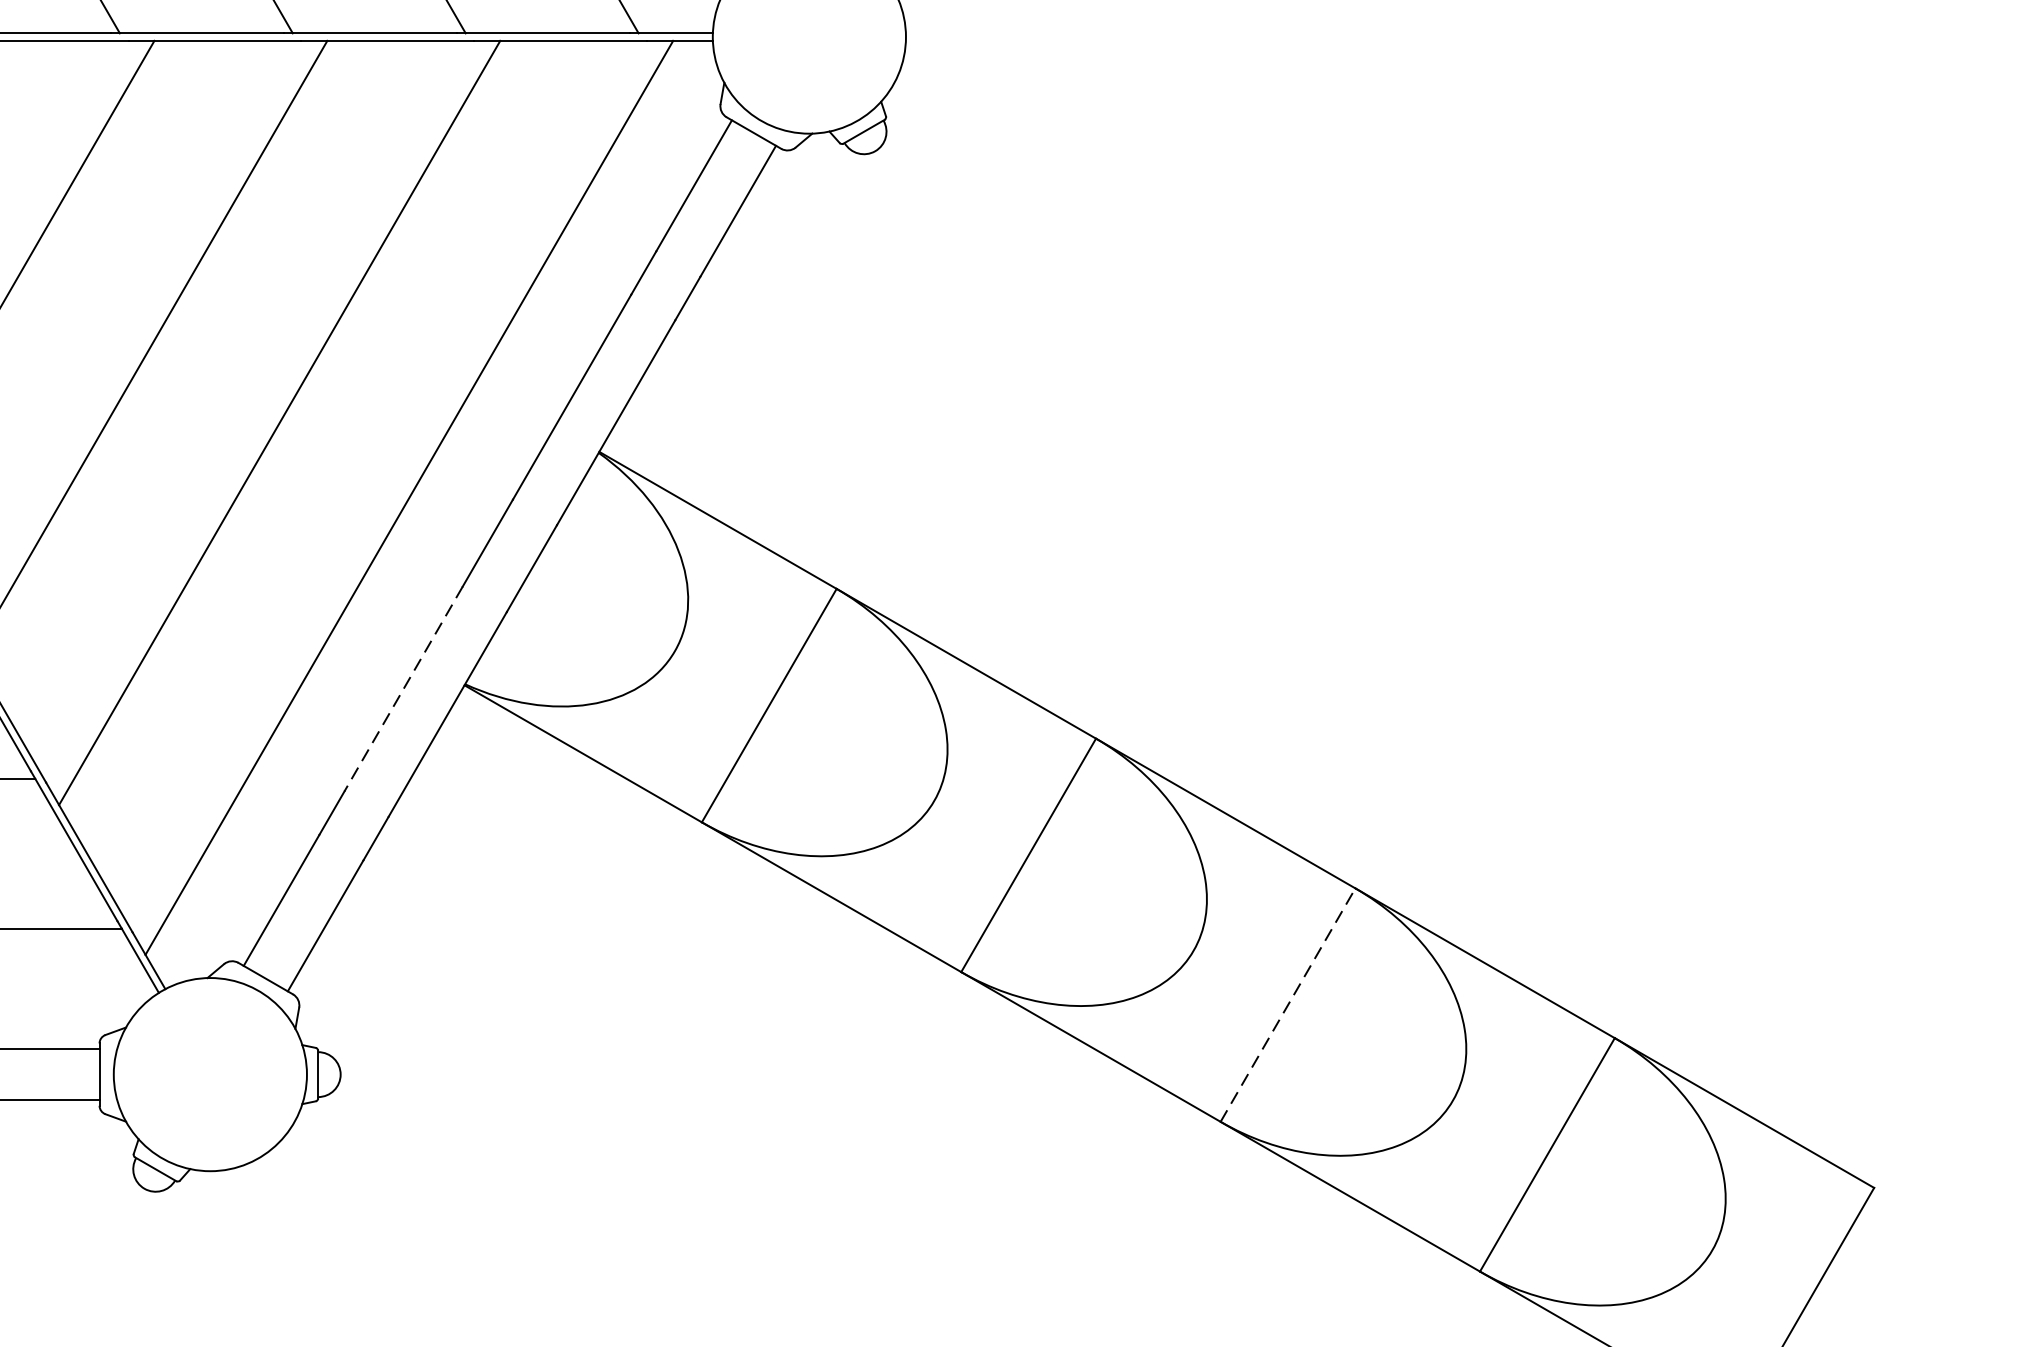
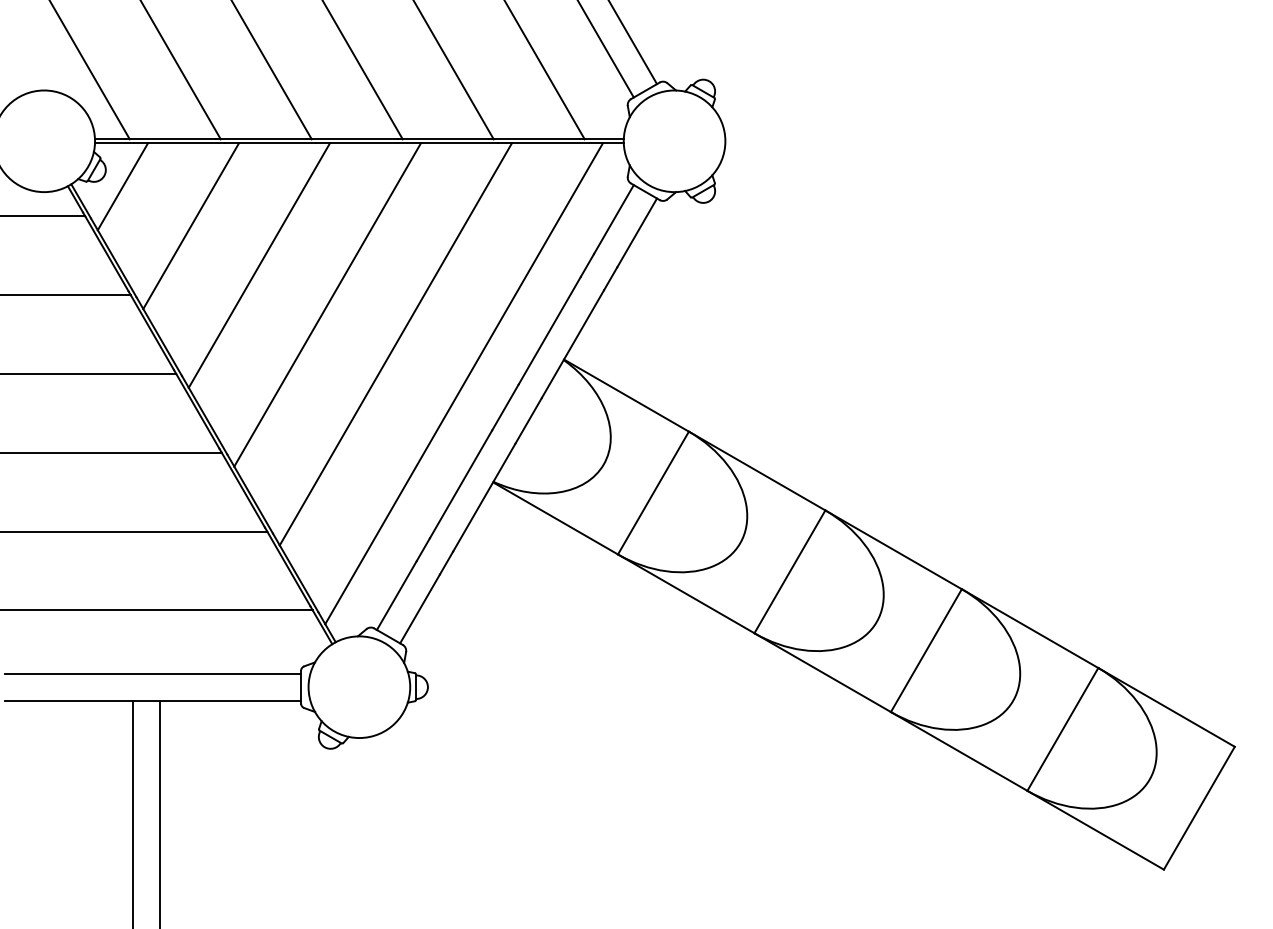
line: (402, 689) -> (460, 484), dashed -> solid
line: (1288, 1004) -> (926, 650), dashed -> solid

